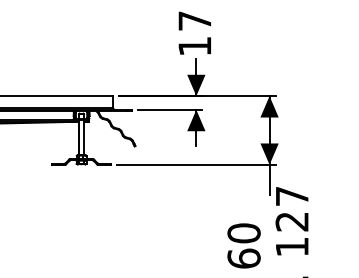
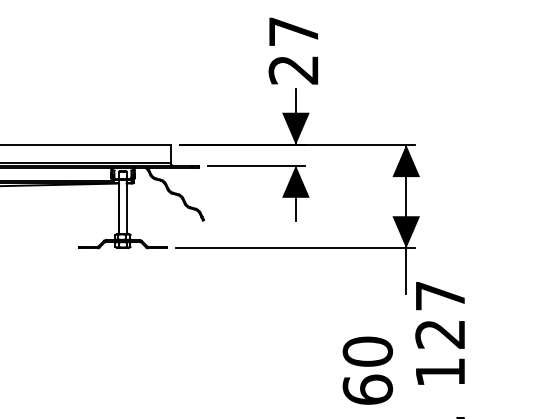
text: (194, 46) -> (293, 70), 17 -> 27

